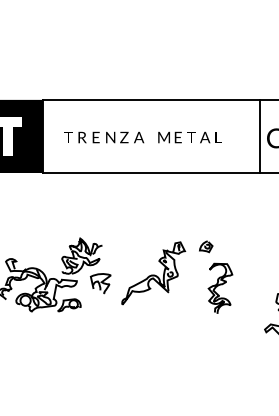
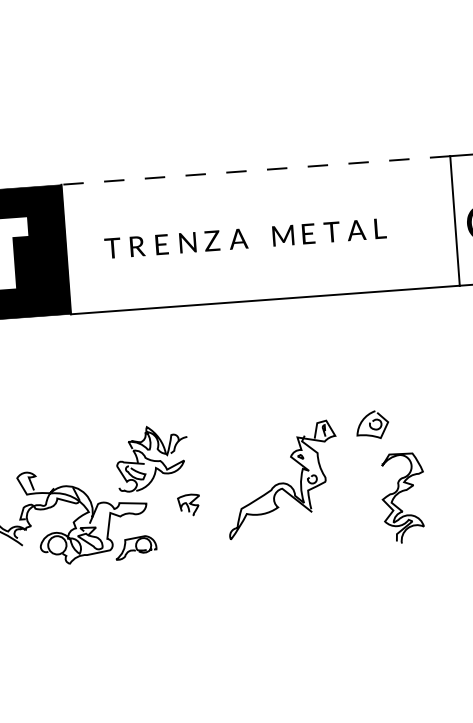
line: (151, 100) -> (255, 171), solid -> dashed
part: (206, 246) -> (373, 424), size x1.4
part: (100, 283) -> (188, 504), size x0.6

